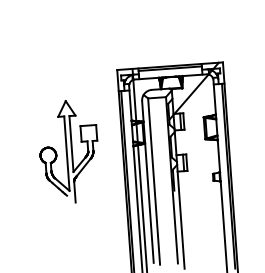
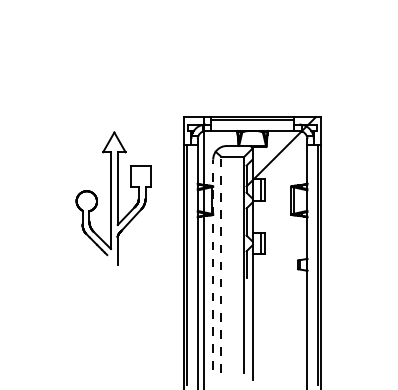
part: (68, 151) -> (113, 198), moved
line: (148, 181) -> (213, 264), solid -> dashed
line: (154, 181) -> (221, 264), solid -> dashed

